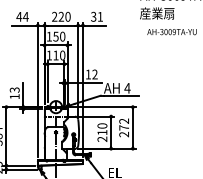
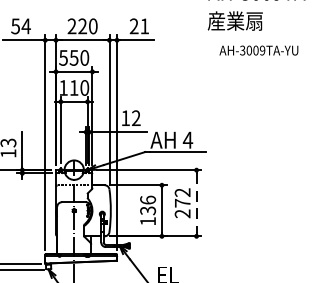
text: (19, 16) -> (15, 25), 44 -> 54
text: (93, 17) -> (133, 27), 31 -> 21
text: (48, 36) -> (62, 57), 150 -> 550
line: (132, 127) -> (195, 202), solid -> dashed
text: (102, 132) -> (148, 210), 210 -> 136

